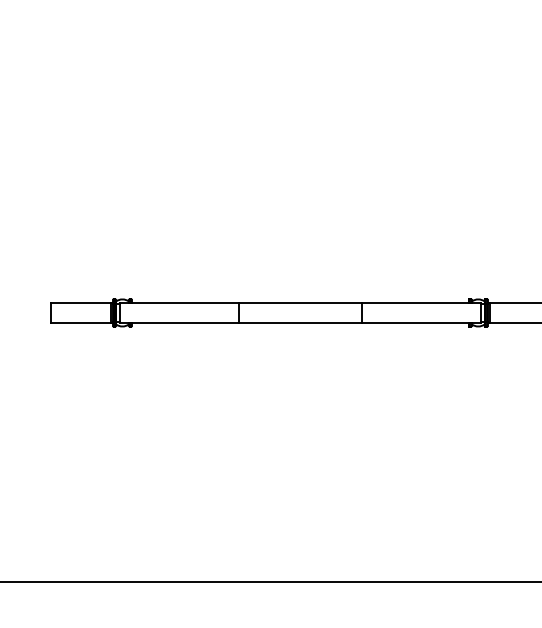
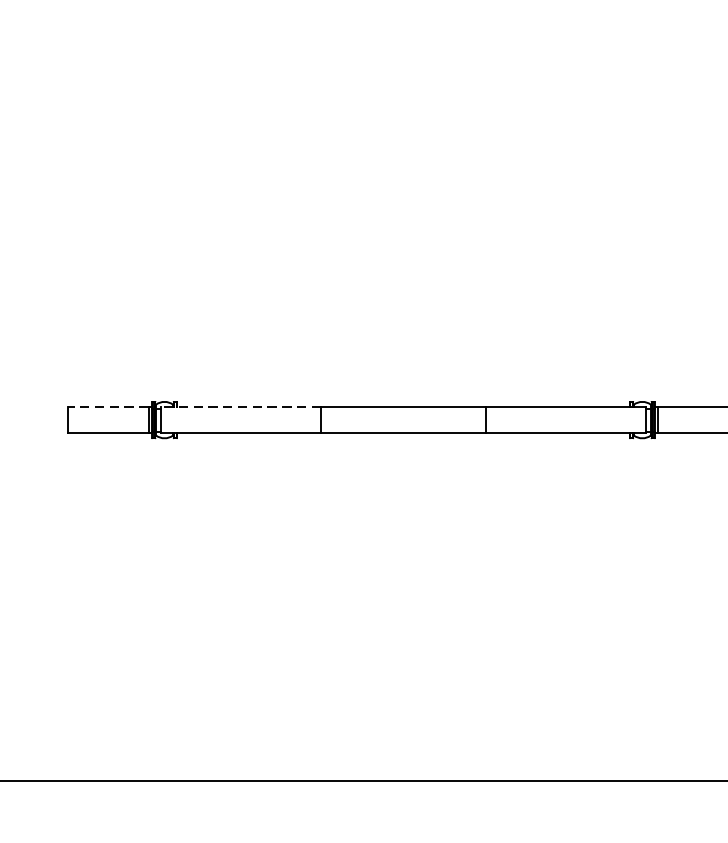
line: (80, 303) -> (108, 407), solid -> dashed
line: (179, 303) -> (241, 407), solid -> dashed

